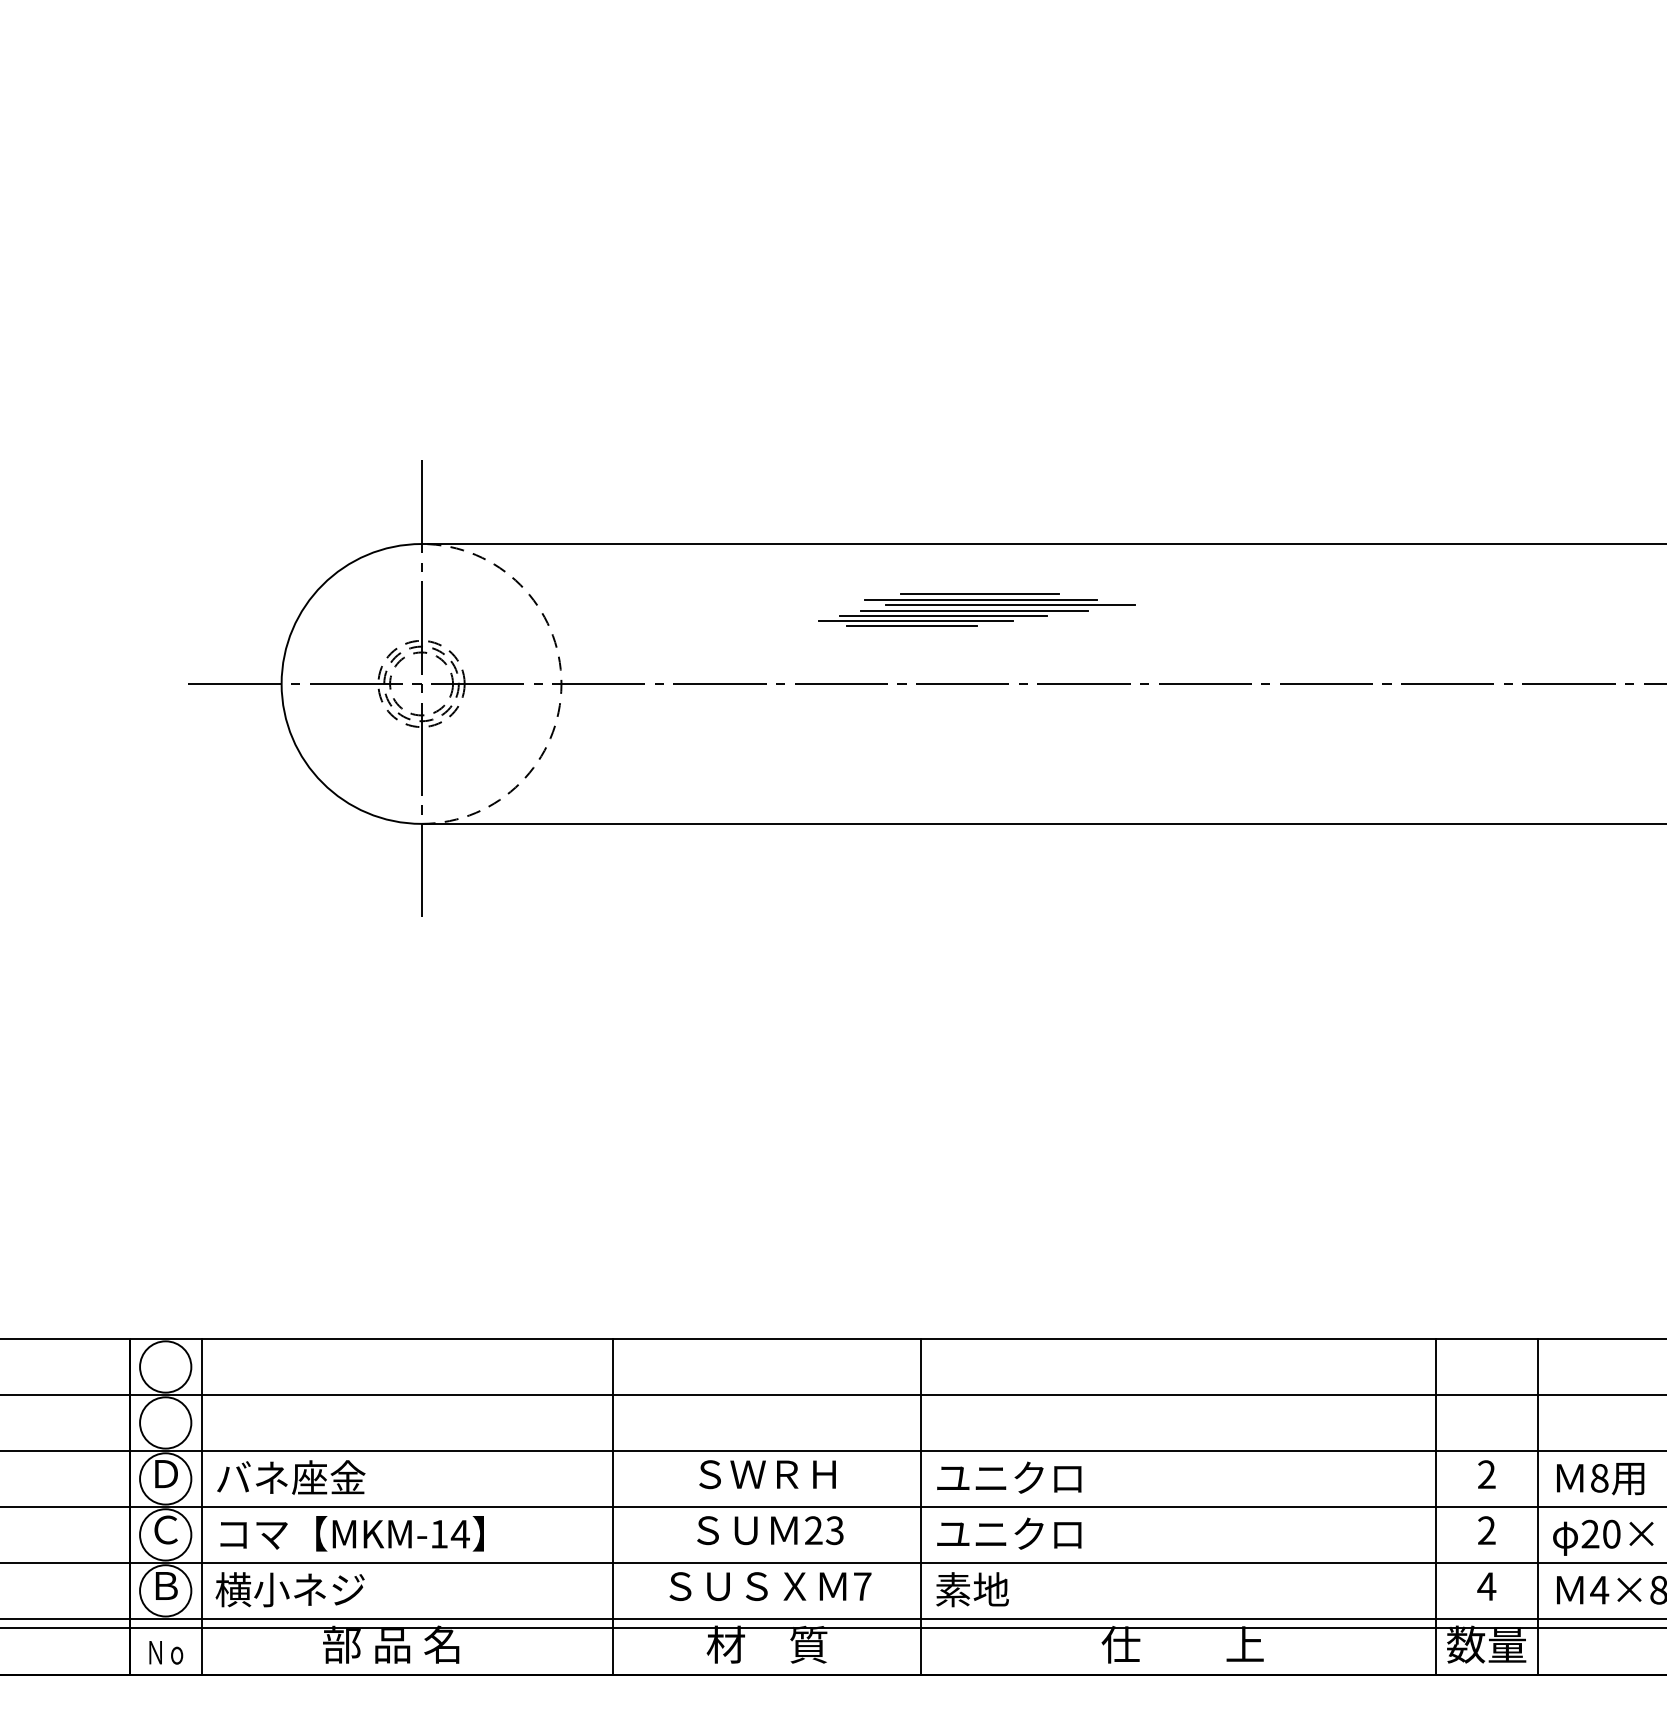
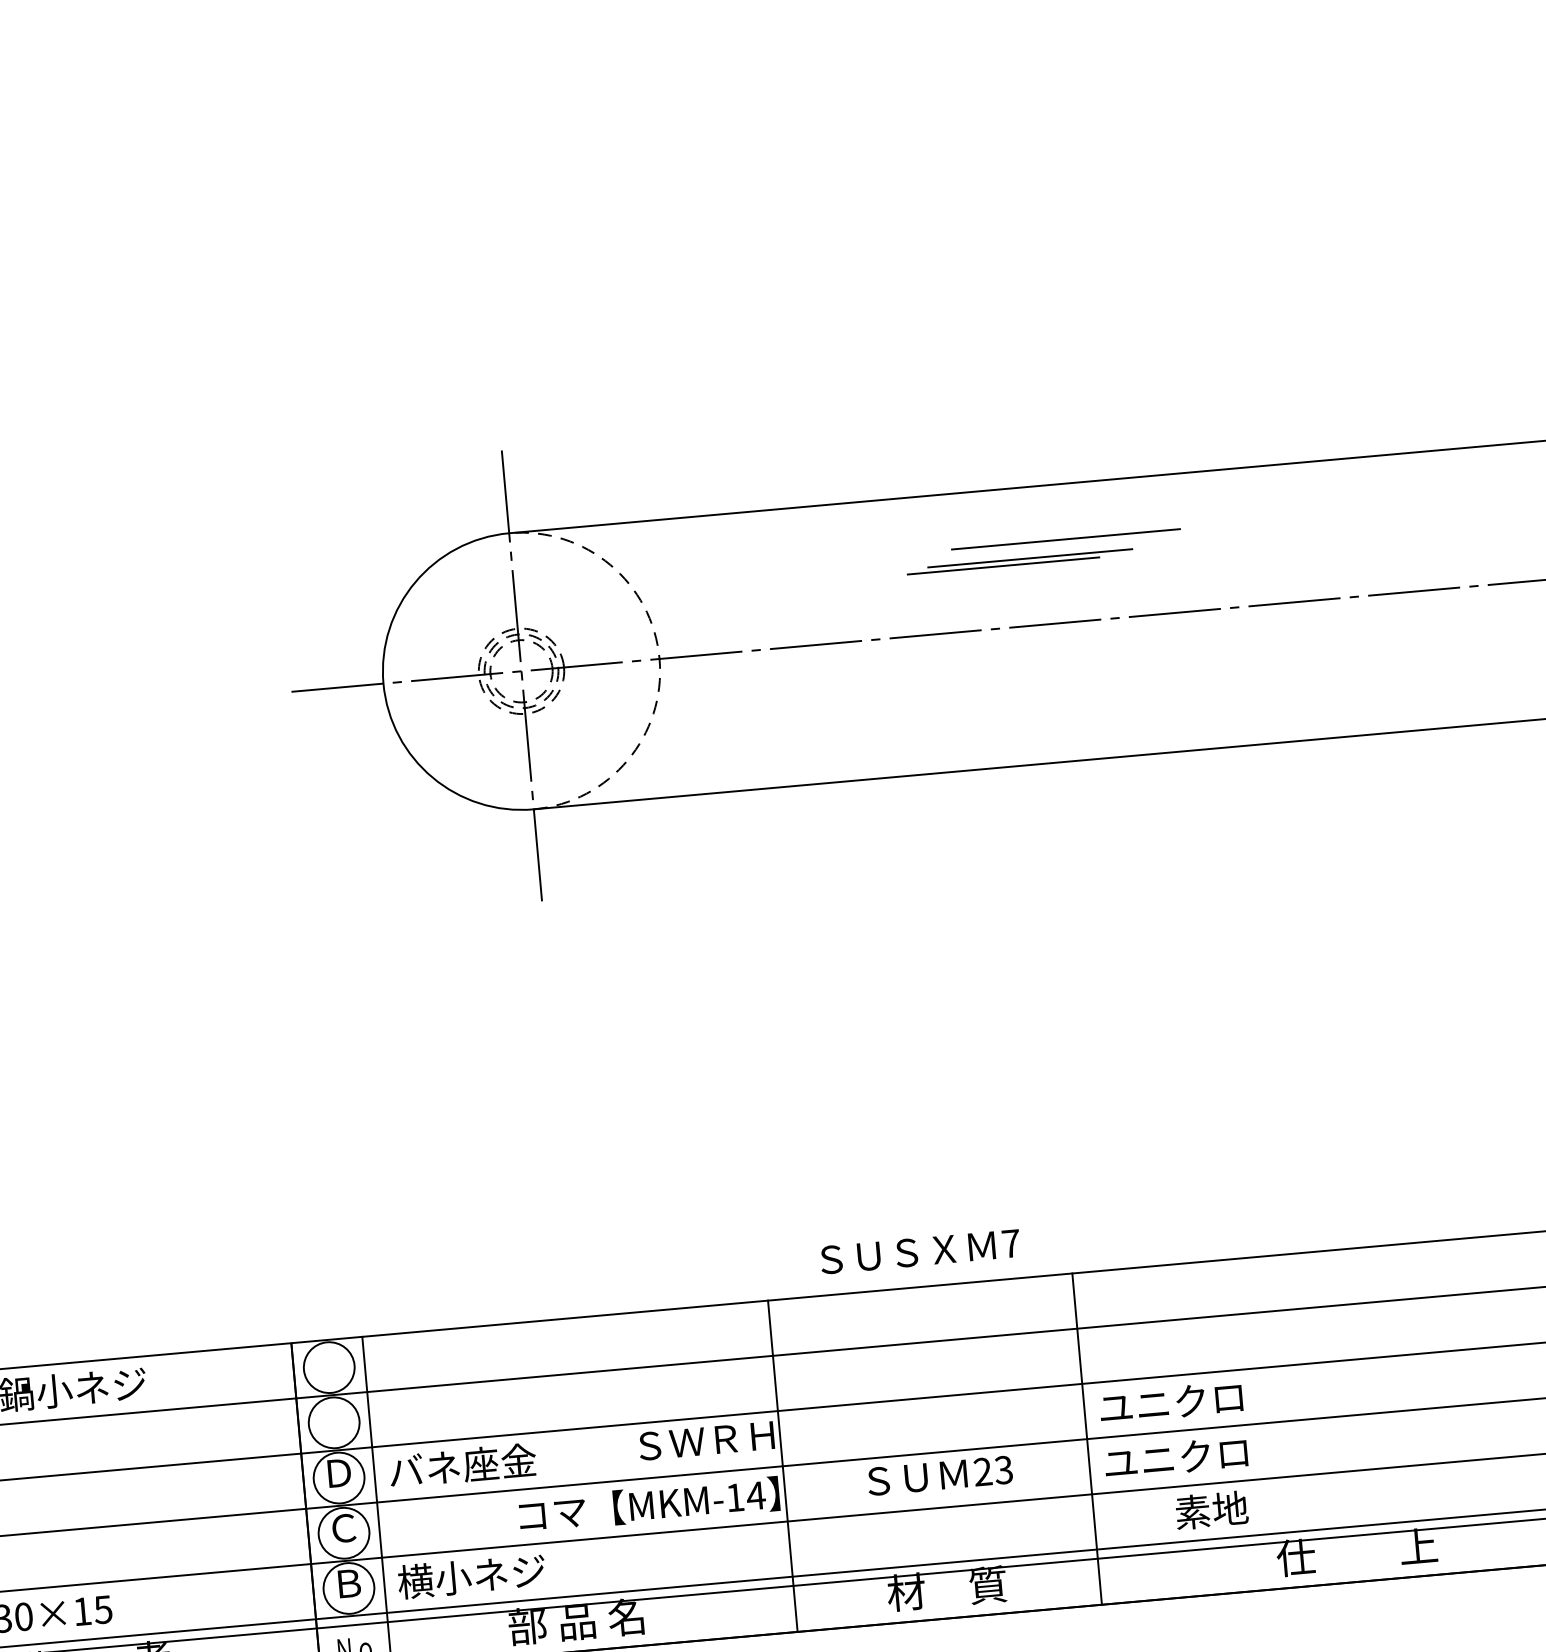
line: (980, 593) -> (1064, 532), removed
line: (1009, 605) -> (1094, 542), removed
line: (974, 610) -> (1060, 550), removed
line: (911, 625) -> (999, 570), removed
text: (767, 1474) -> (706, 1440), moved
text: (351, 1533) -> (648, 1504), moved
text: (770, 1586) -> (920, 1251), moved
text: (972, 1589) -> (1211, 1510), moved

